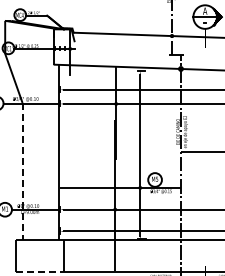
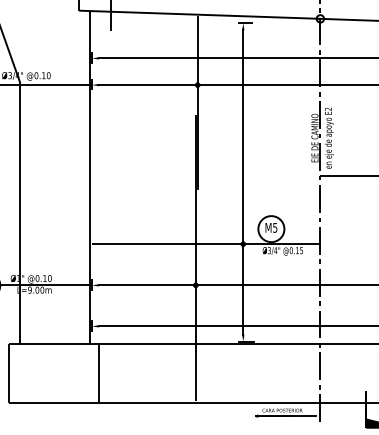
line: (22, 171) -> (20, 213), dashed -> solid
line: (40, 271) -> (54, 402), dashed -> solid

